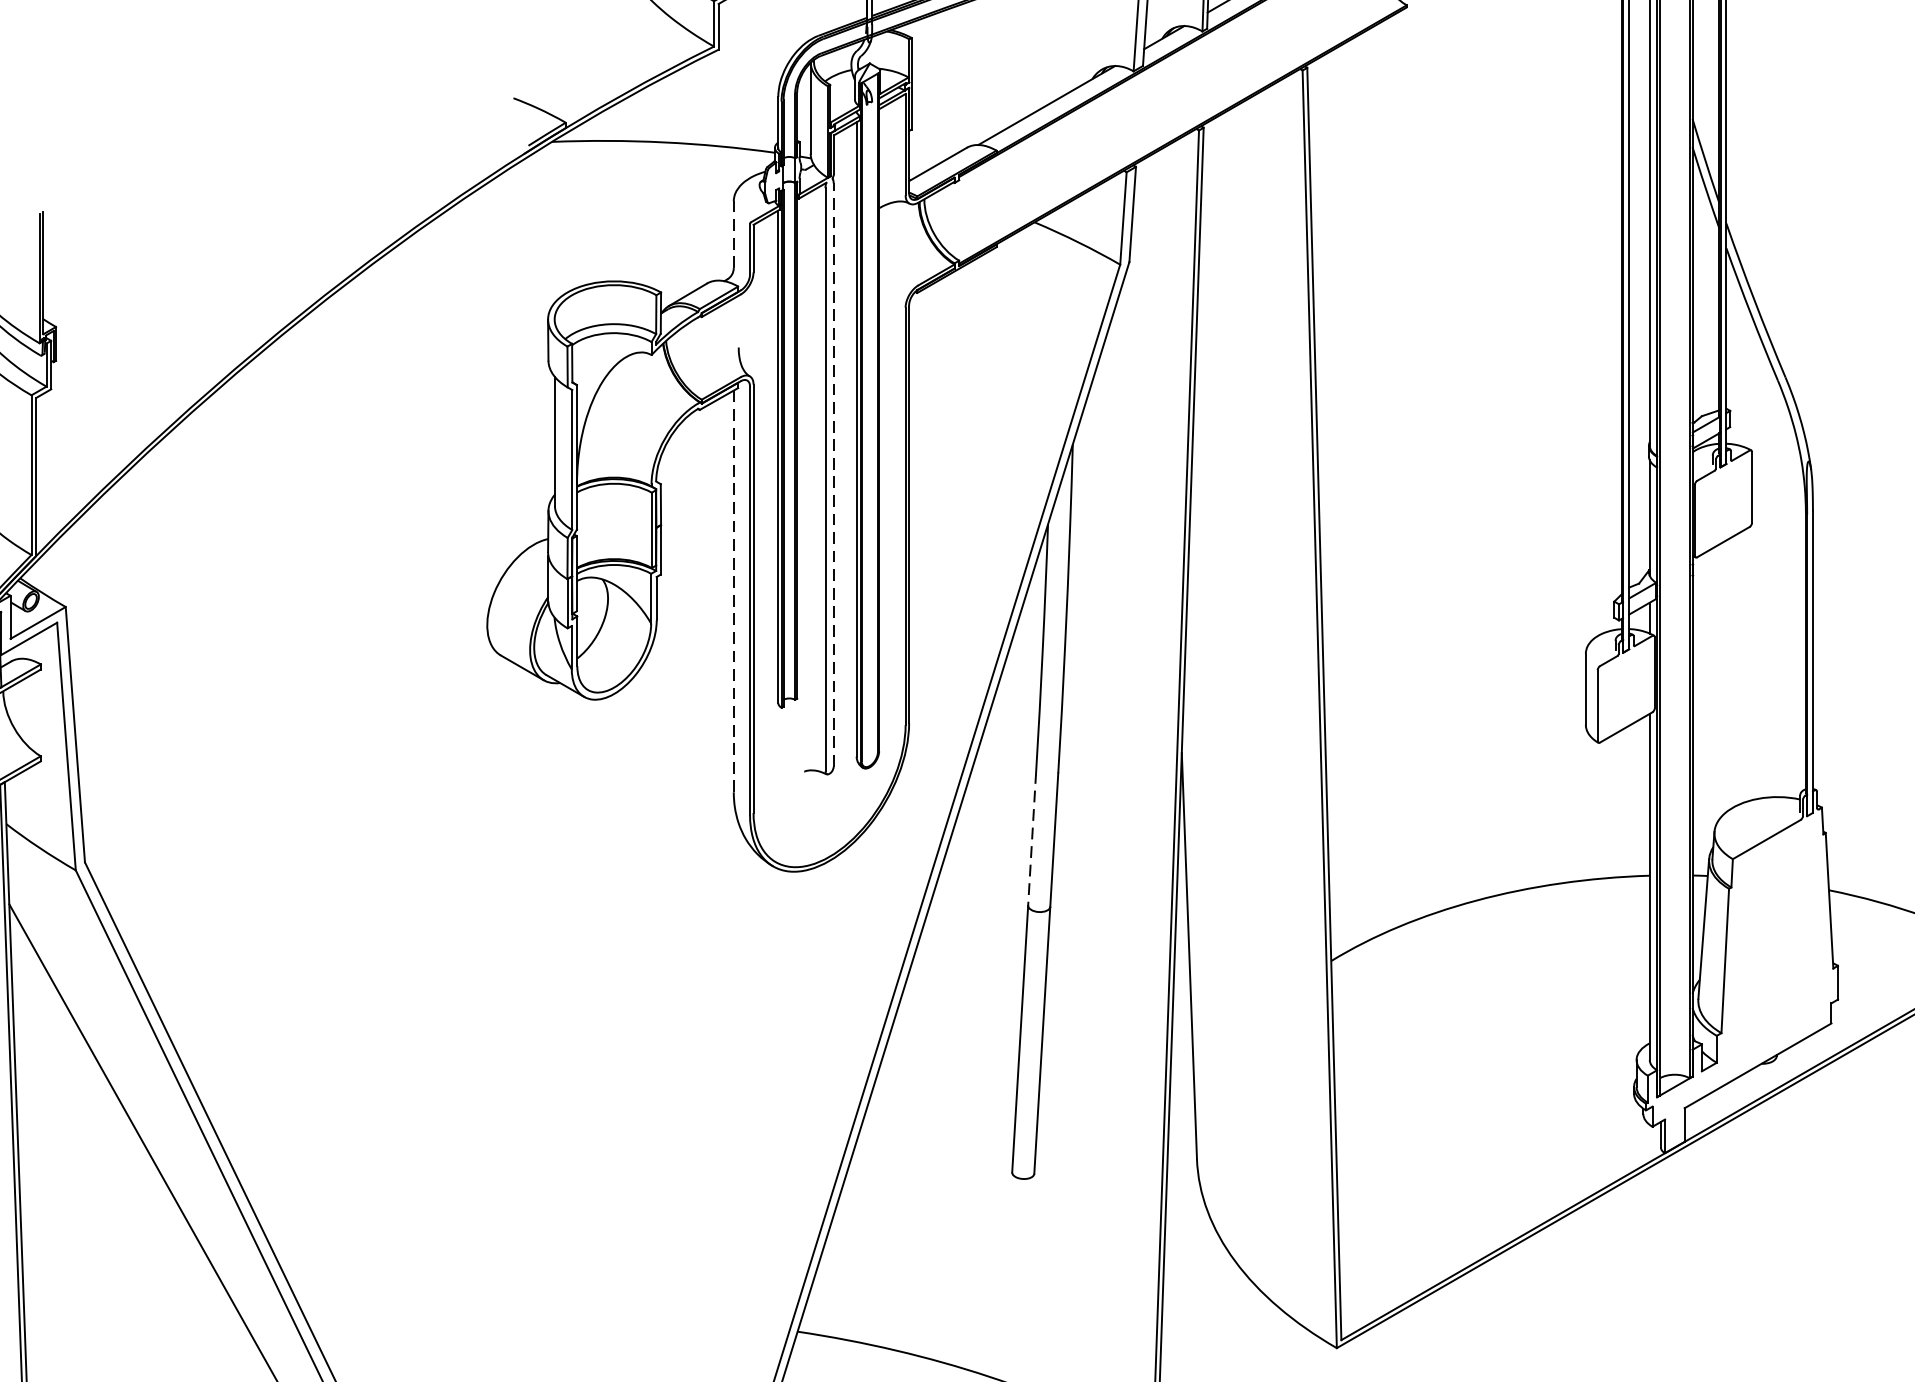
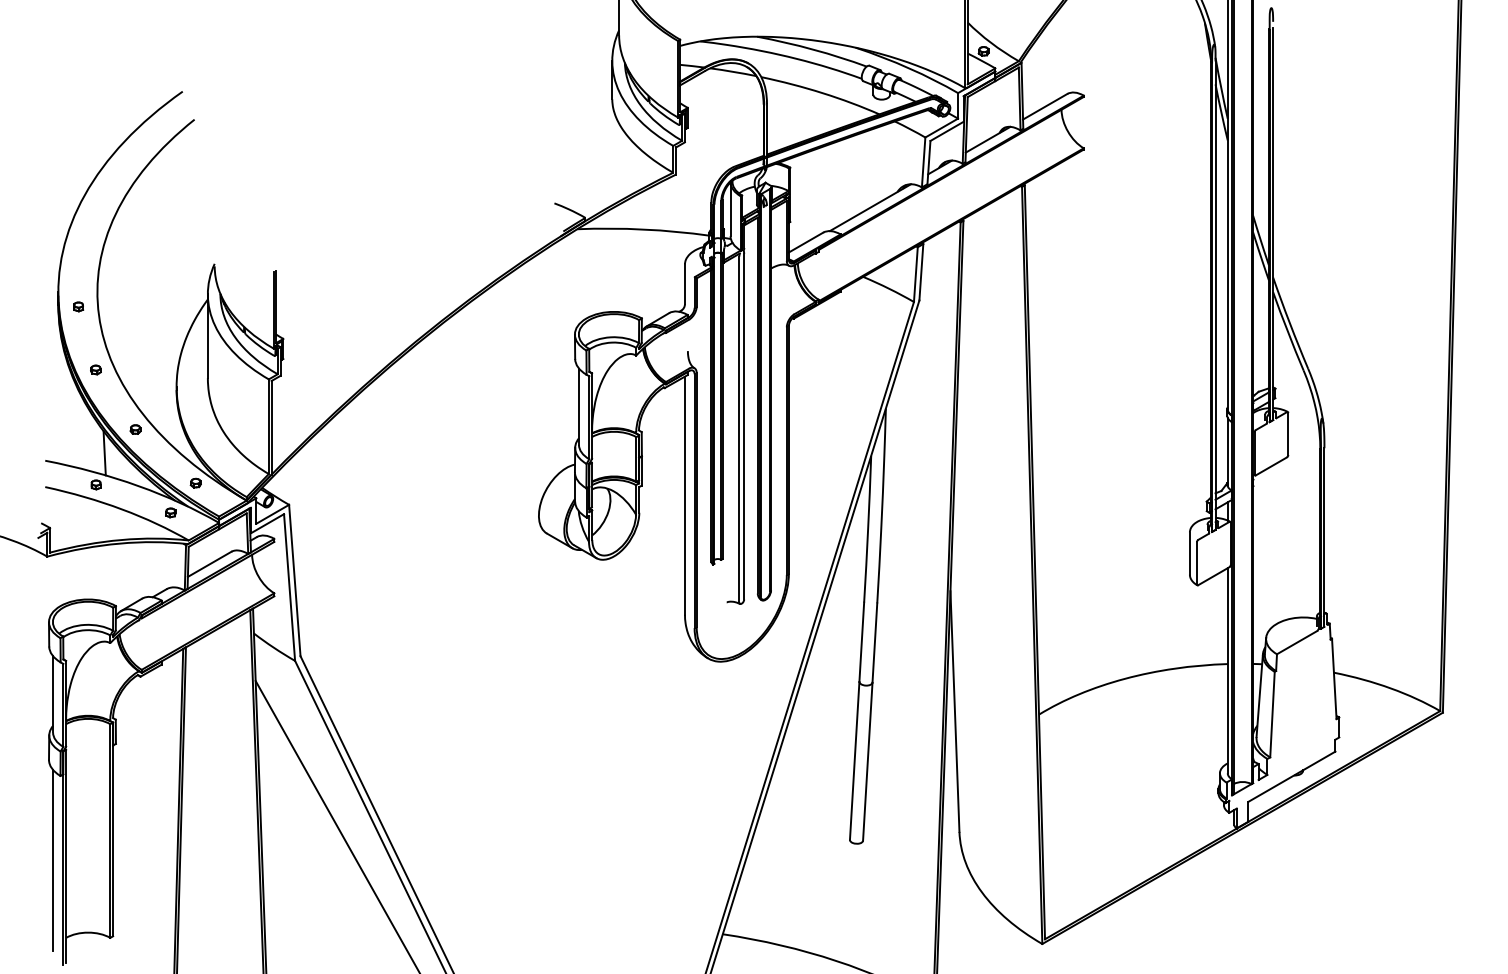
line: (732, 235) -> (684, 284), dashed -> solid
line: (834, 474) -> (744, 426), dashed -> solid
line: (732, 591) -> (684, 495), dashed -> solid
line: (1031, 839) -> (861, 642), dashed -> solid

